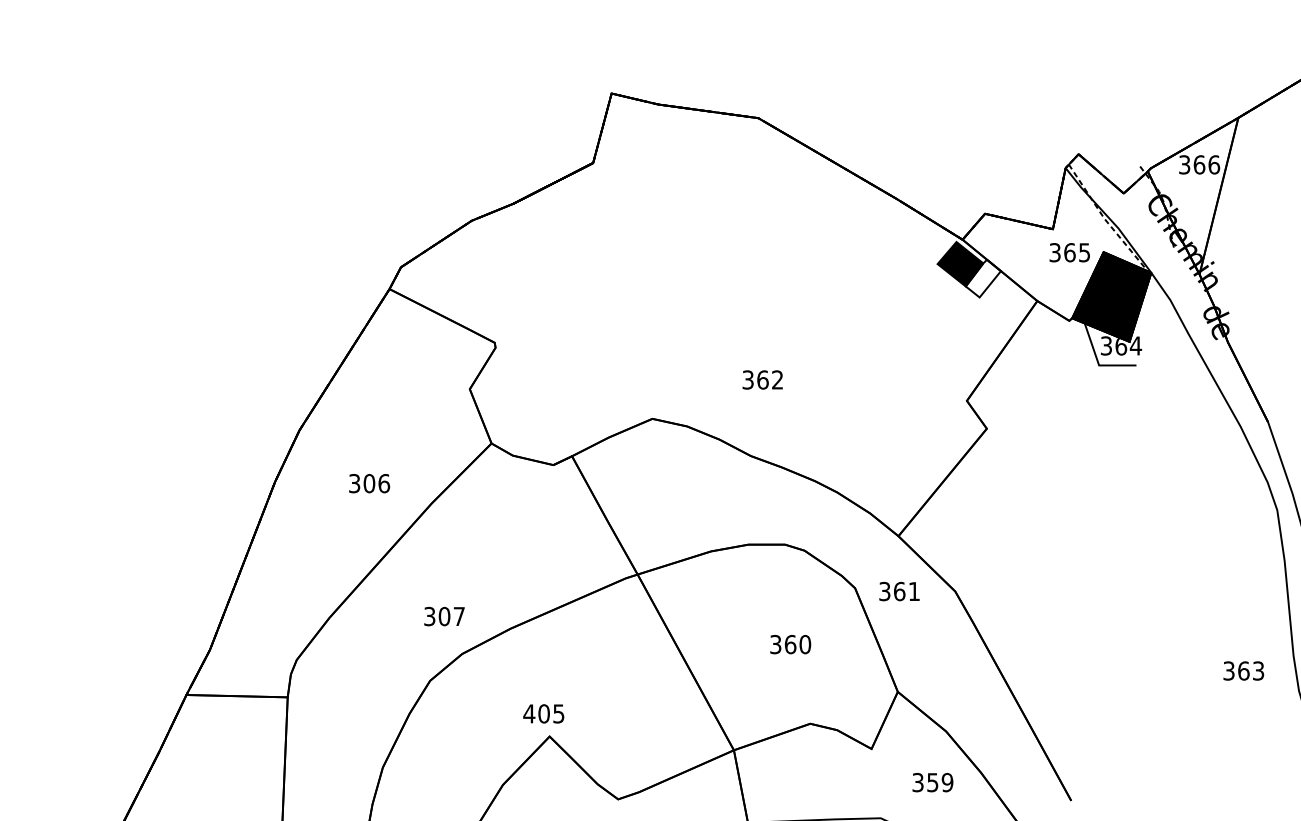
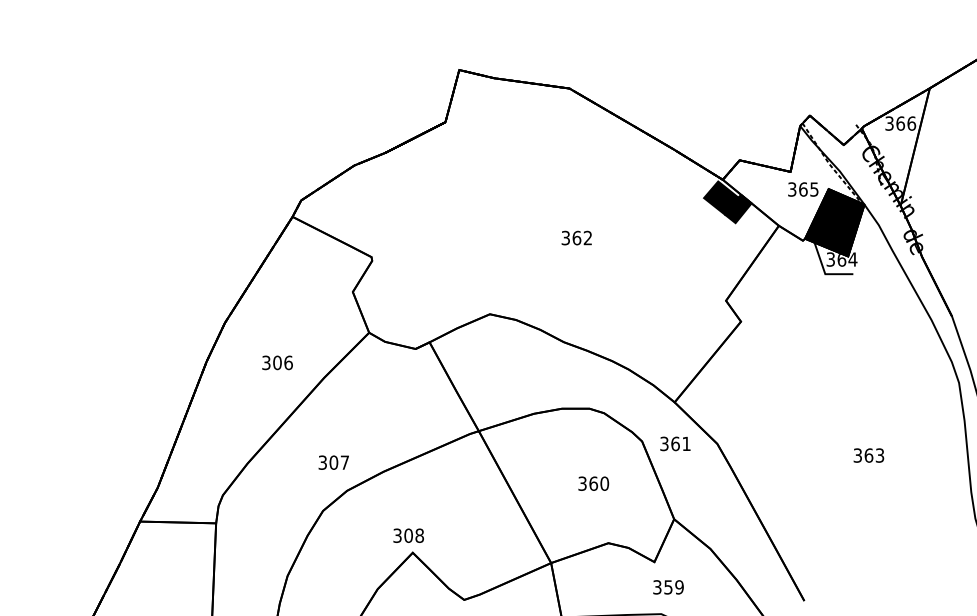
fill: (983, 277) -> (738, 208), added
text: (762, 379) -> (576, 237), moved
text: (1243, 670) -> (868, 455), moved
text: (543, 713) -> (408, 535), 405 -> 308
text: (932, 782) -> (668, 587), moved

